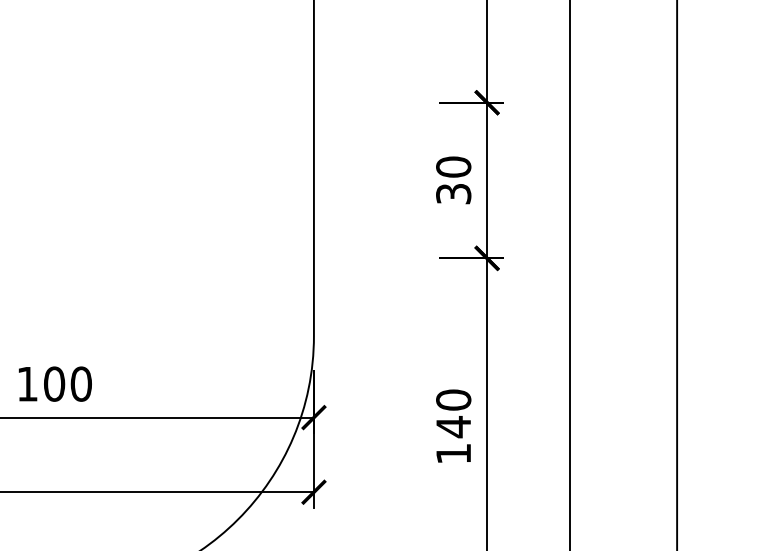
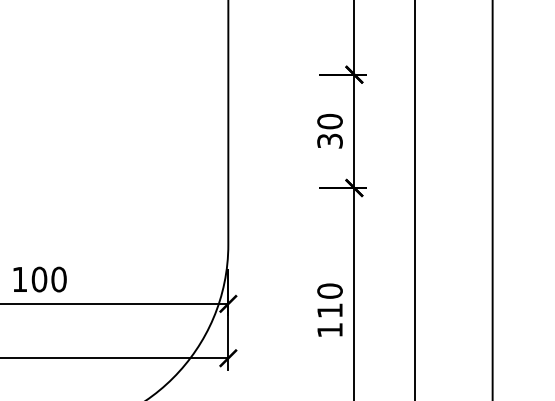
text: (452, 426) -> (329, 310), 140 -> 110

